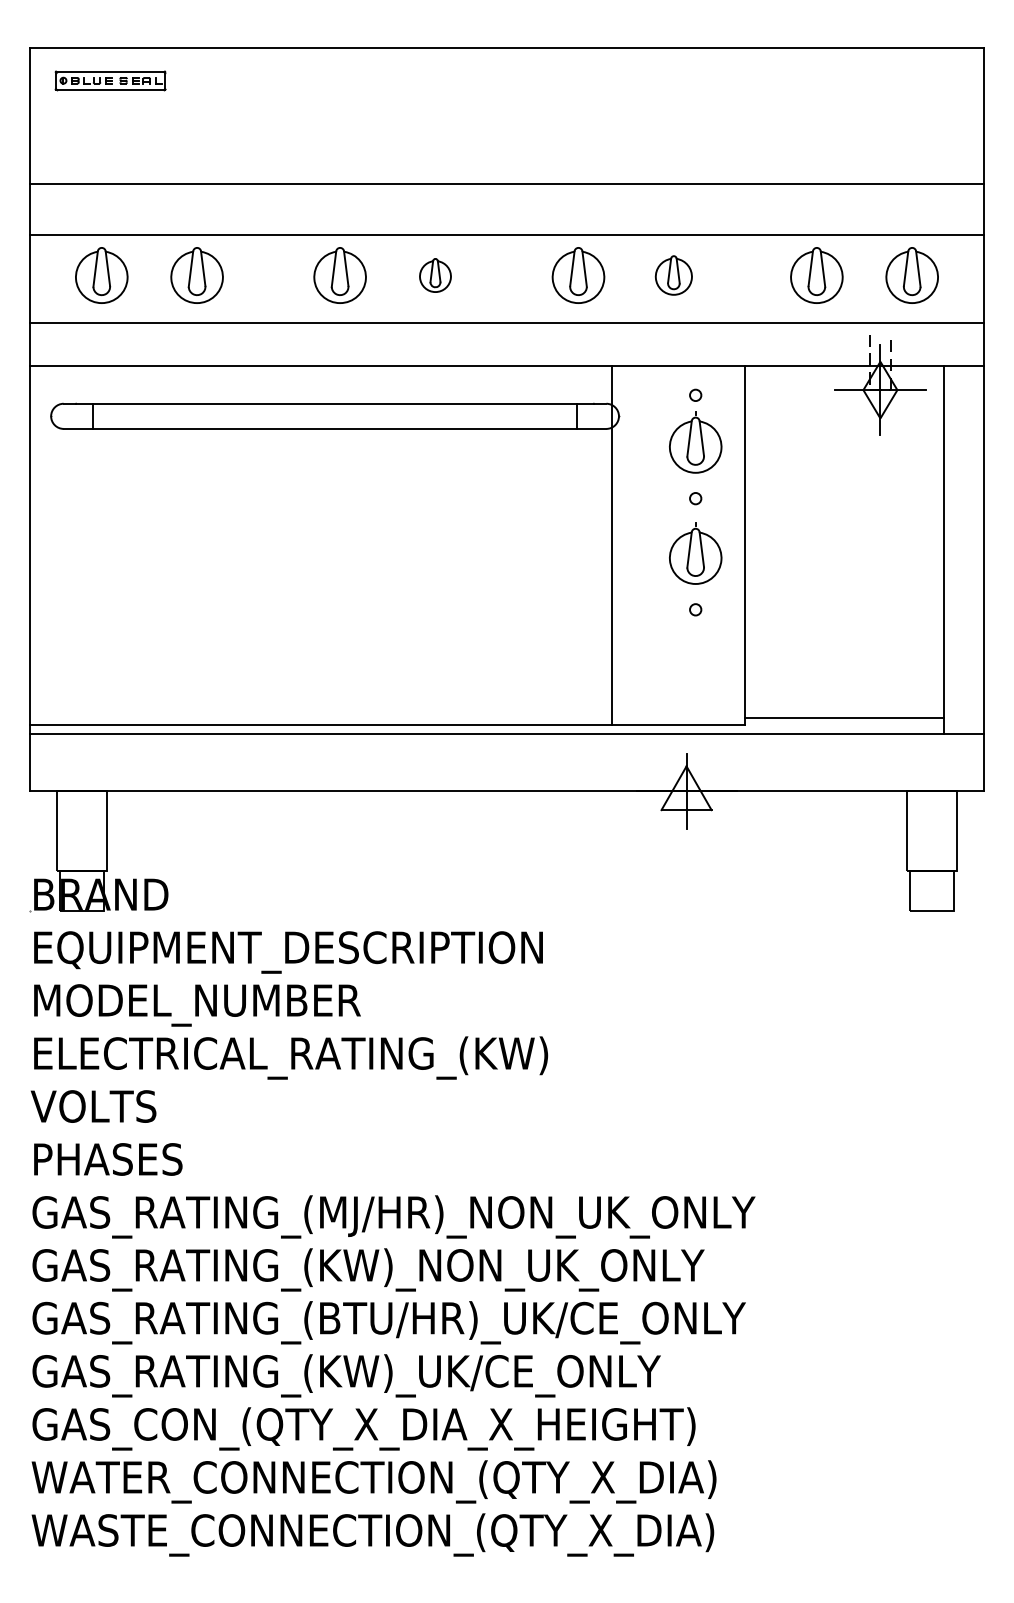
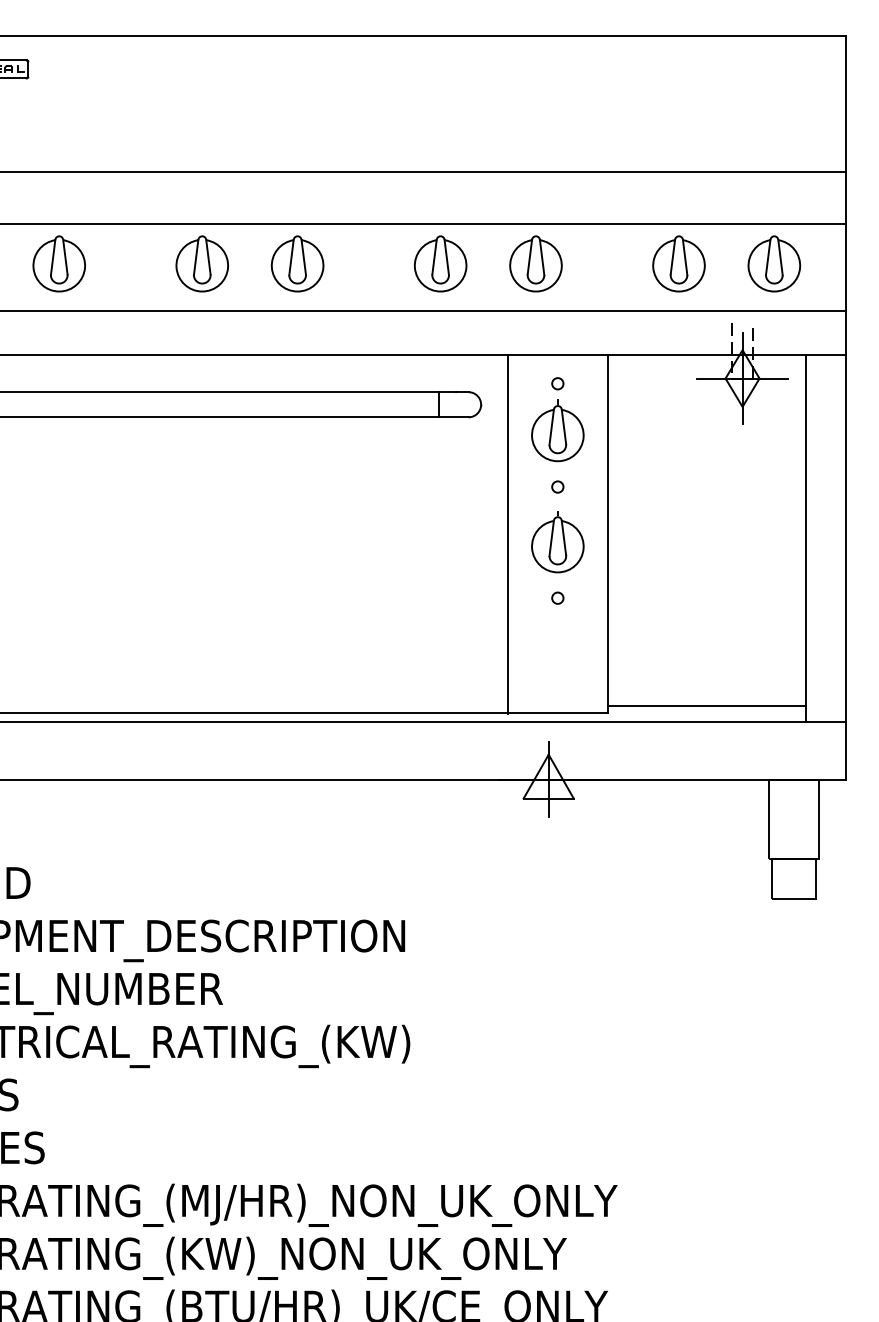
part: (435, 275) -> (297, 263), size x1.67
part: (673, 275) -> (535, 263), size x1.43
line: (612, 545) -> (508, 533), moved

